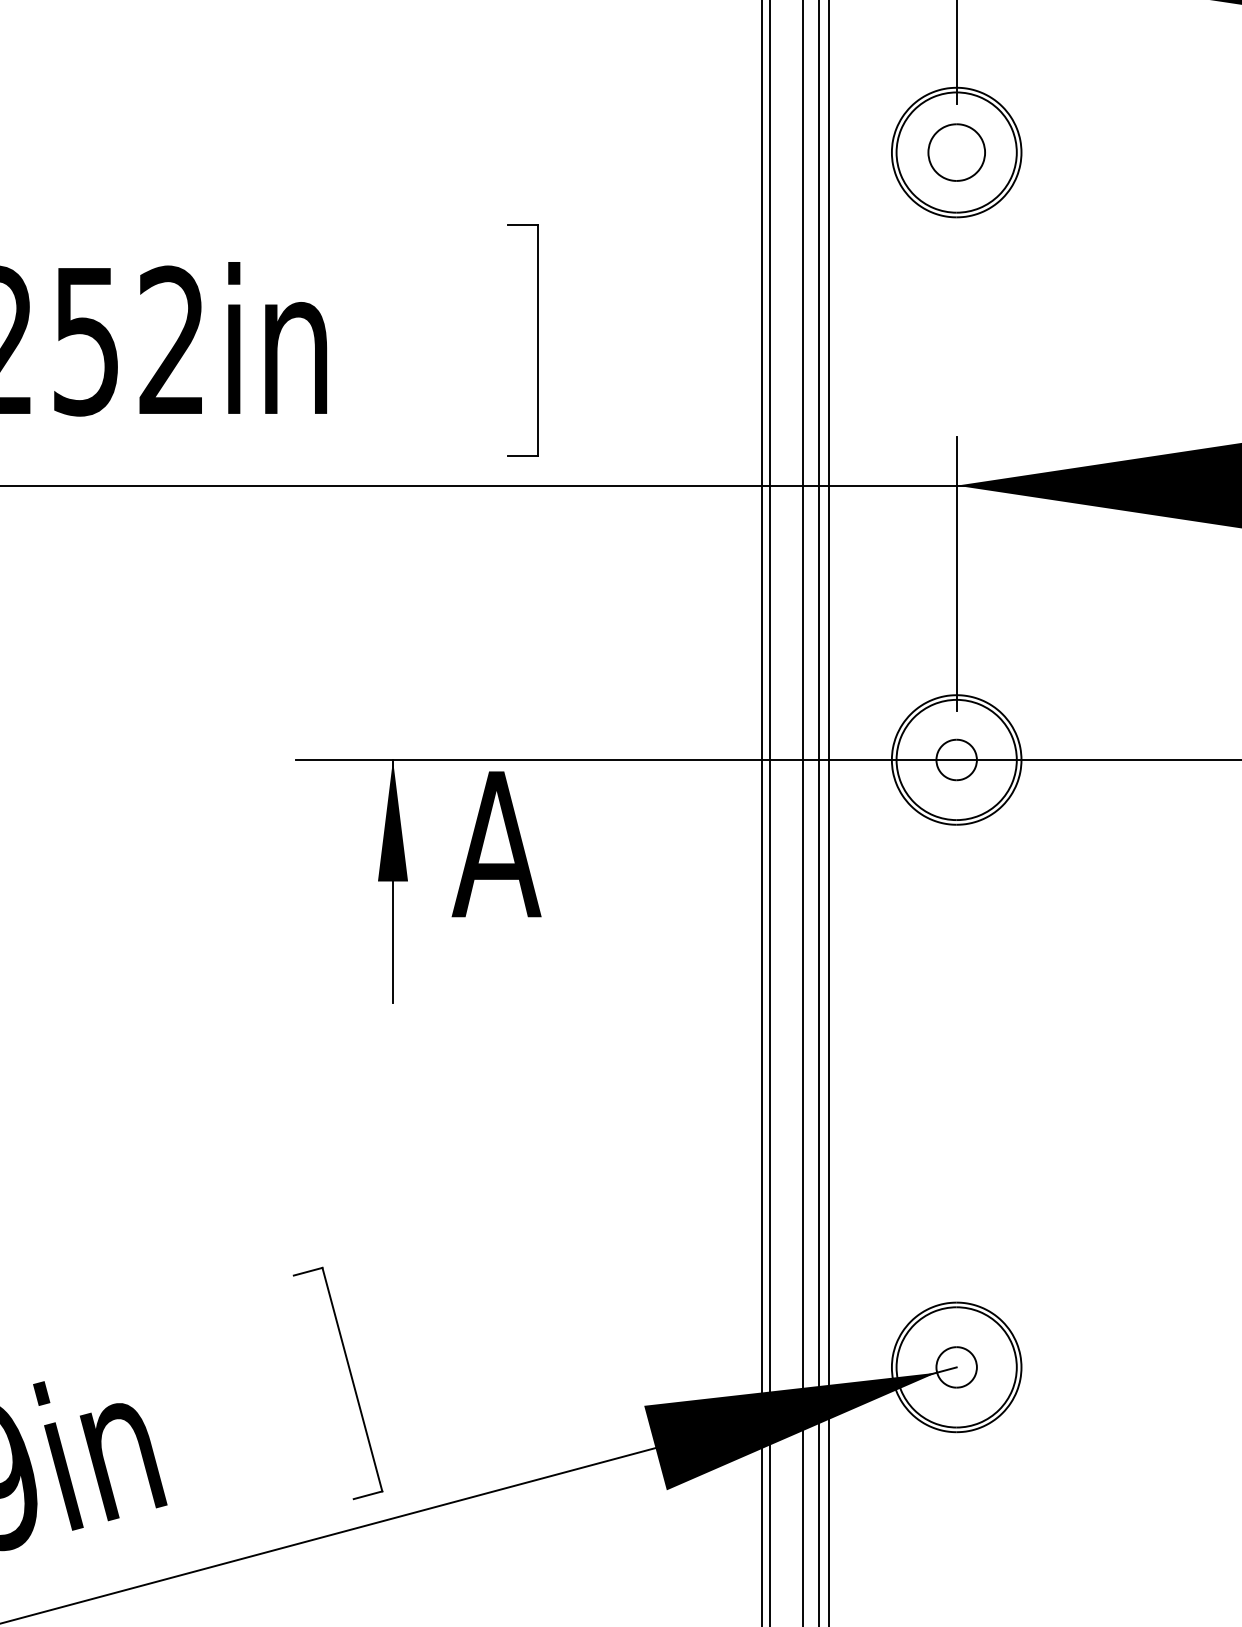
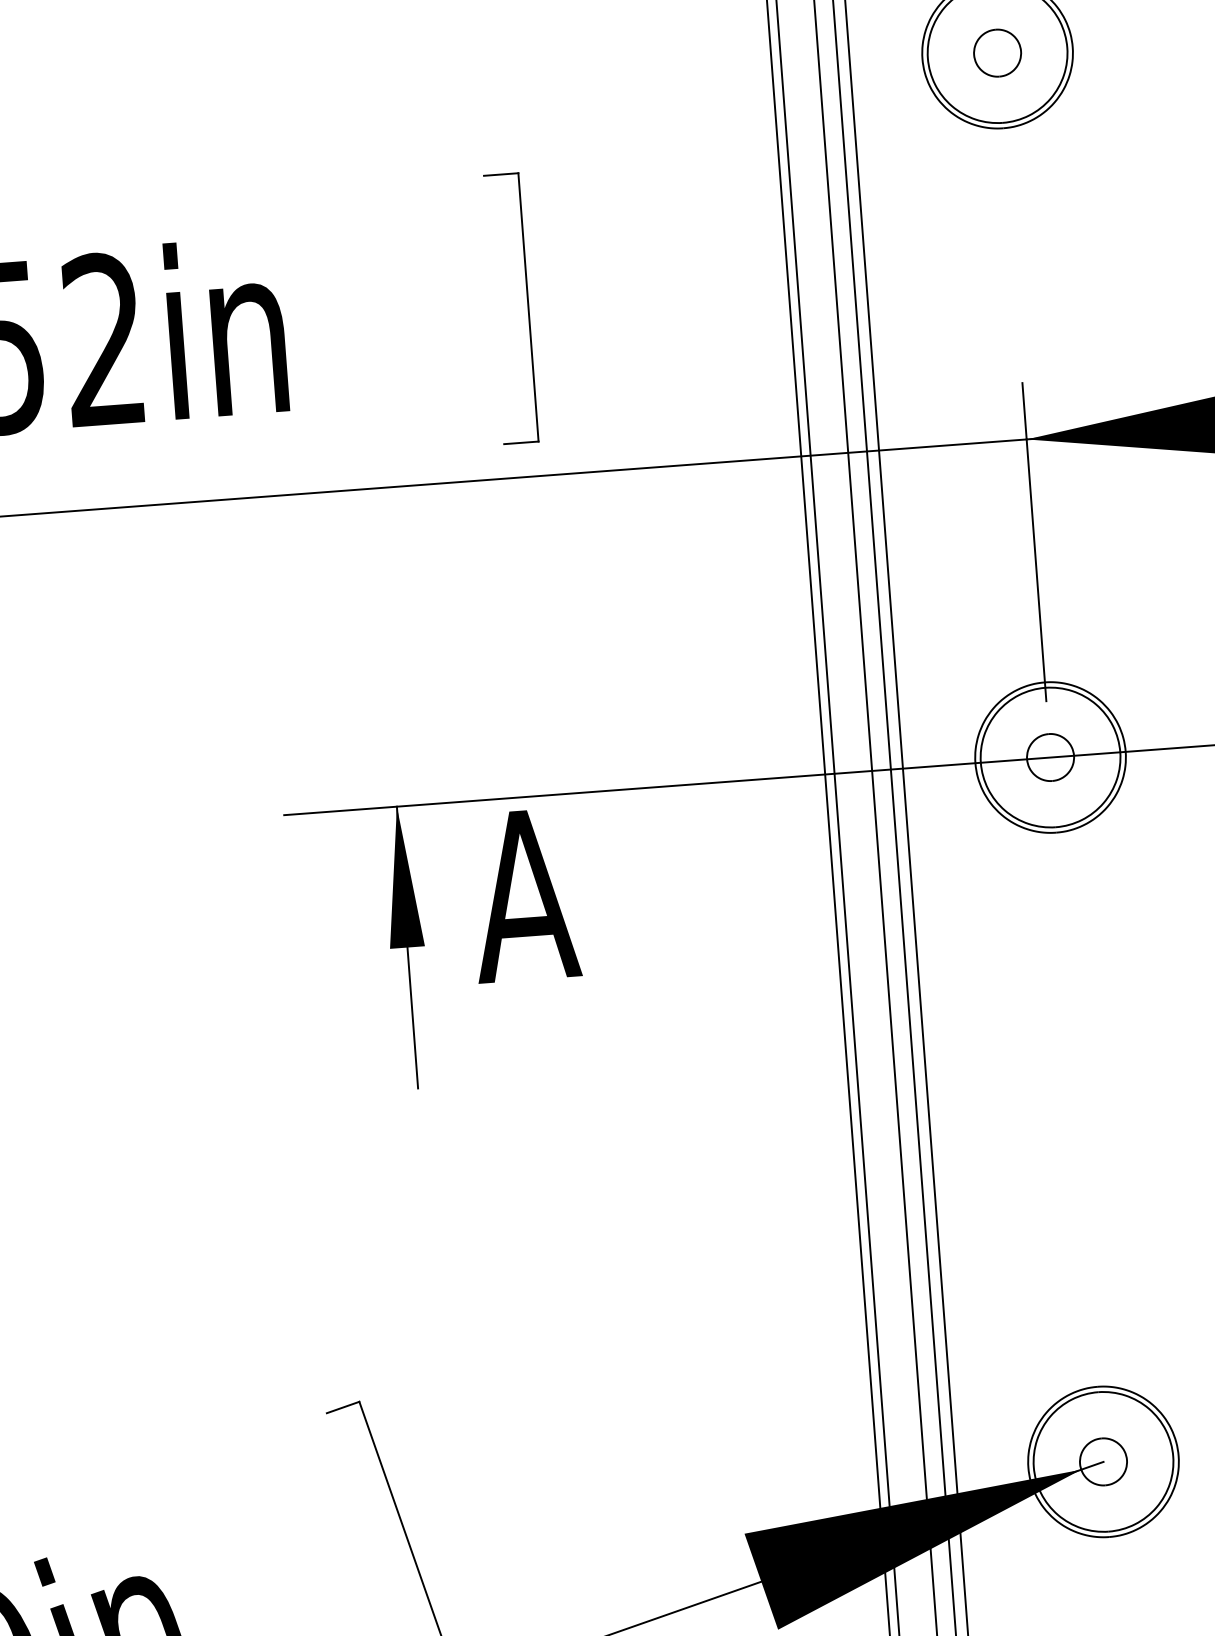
part: (956, 152) -> (997, 53), size x0.71

